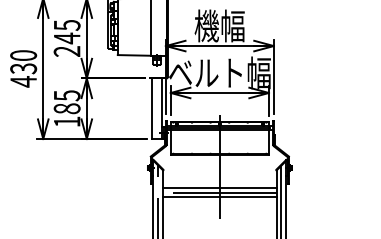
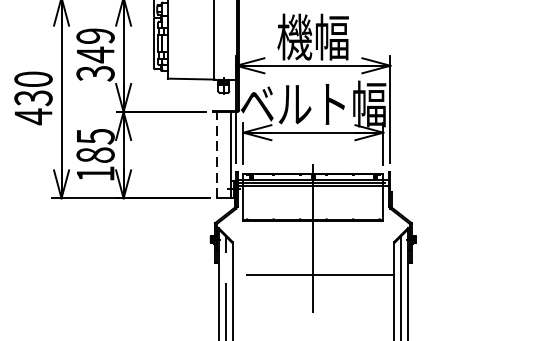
text: (66, 38) -> (94, 54), 245 -> 349
line: (152, 108) -> (217, 154), solid -> dashed
line: (219, 187) -> (312, 267), removed
line: (219, 197) -> (312, 281), removed

